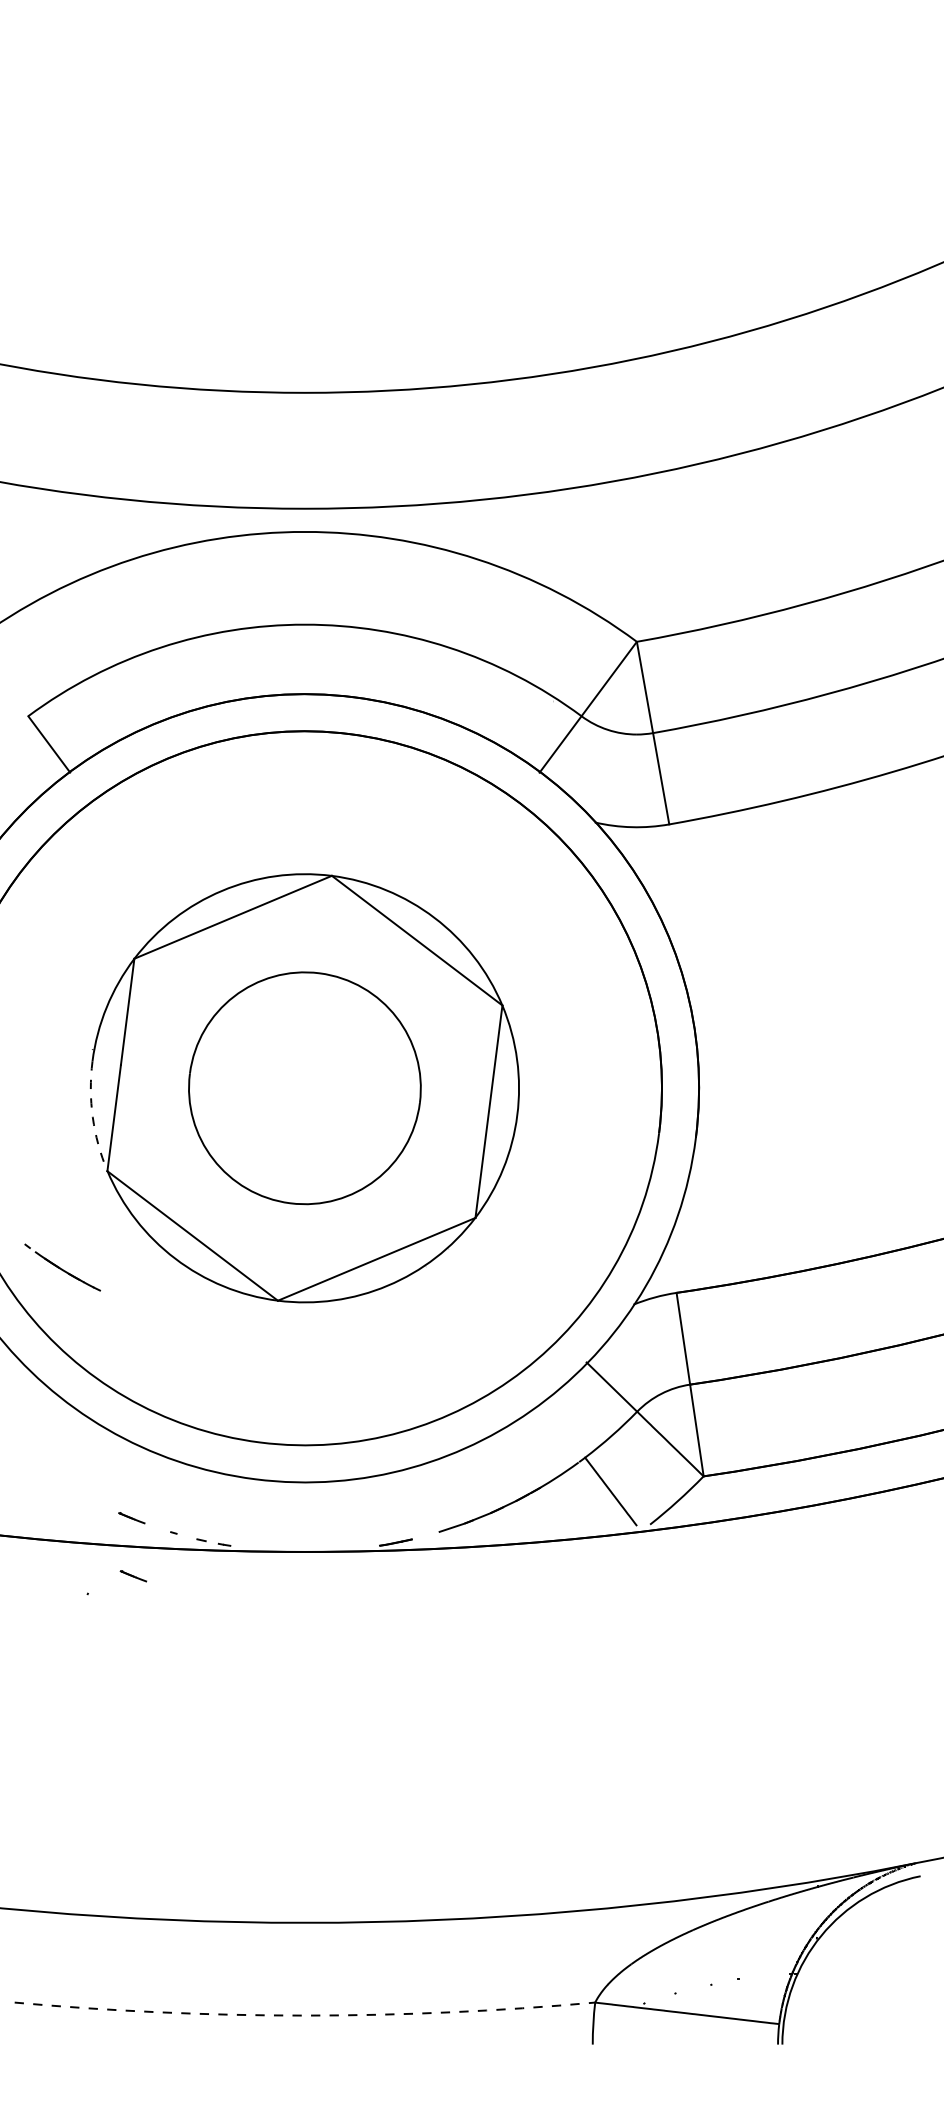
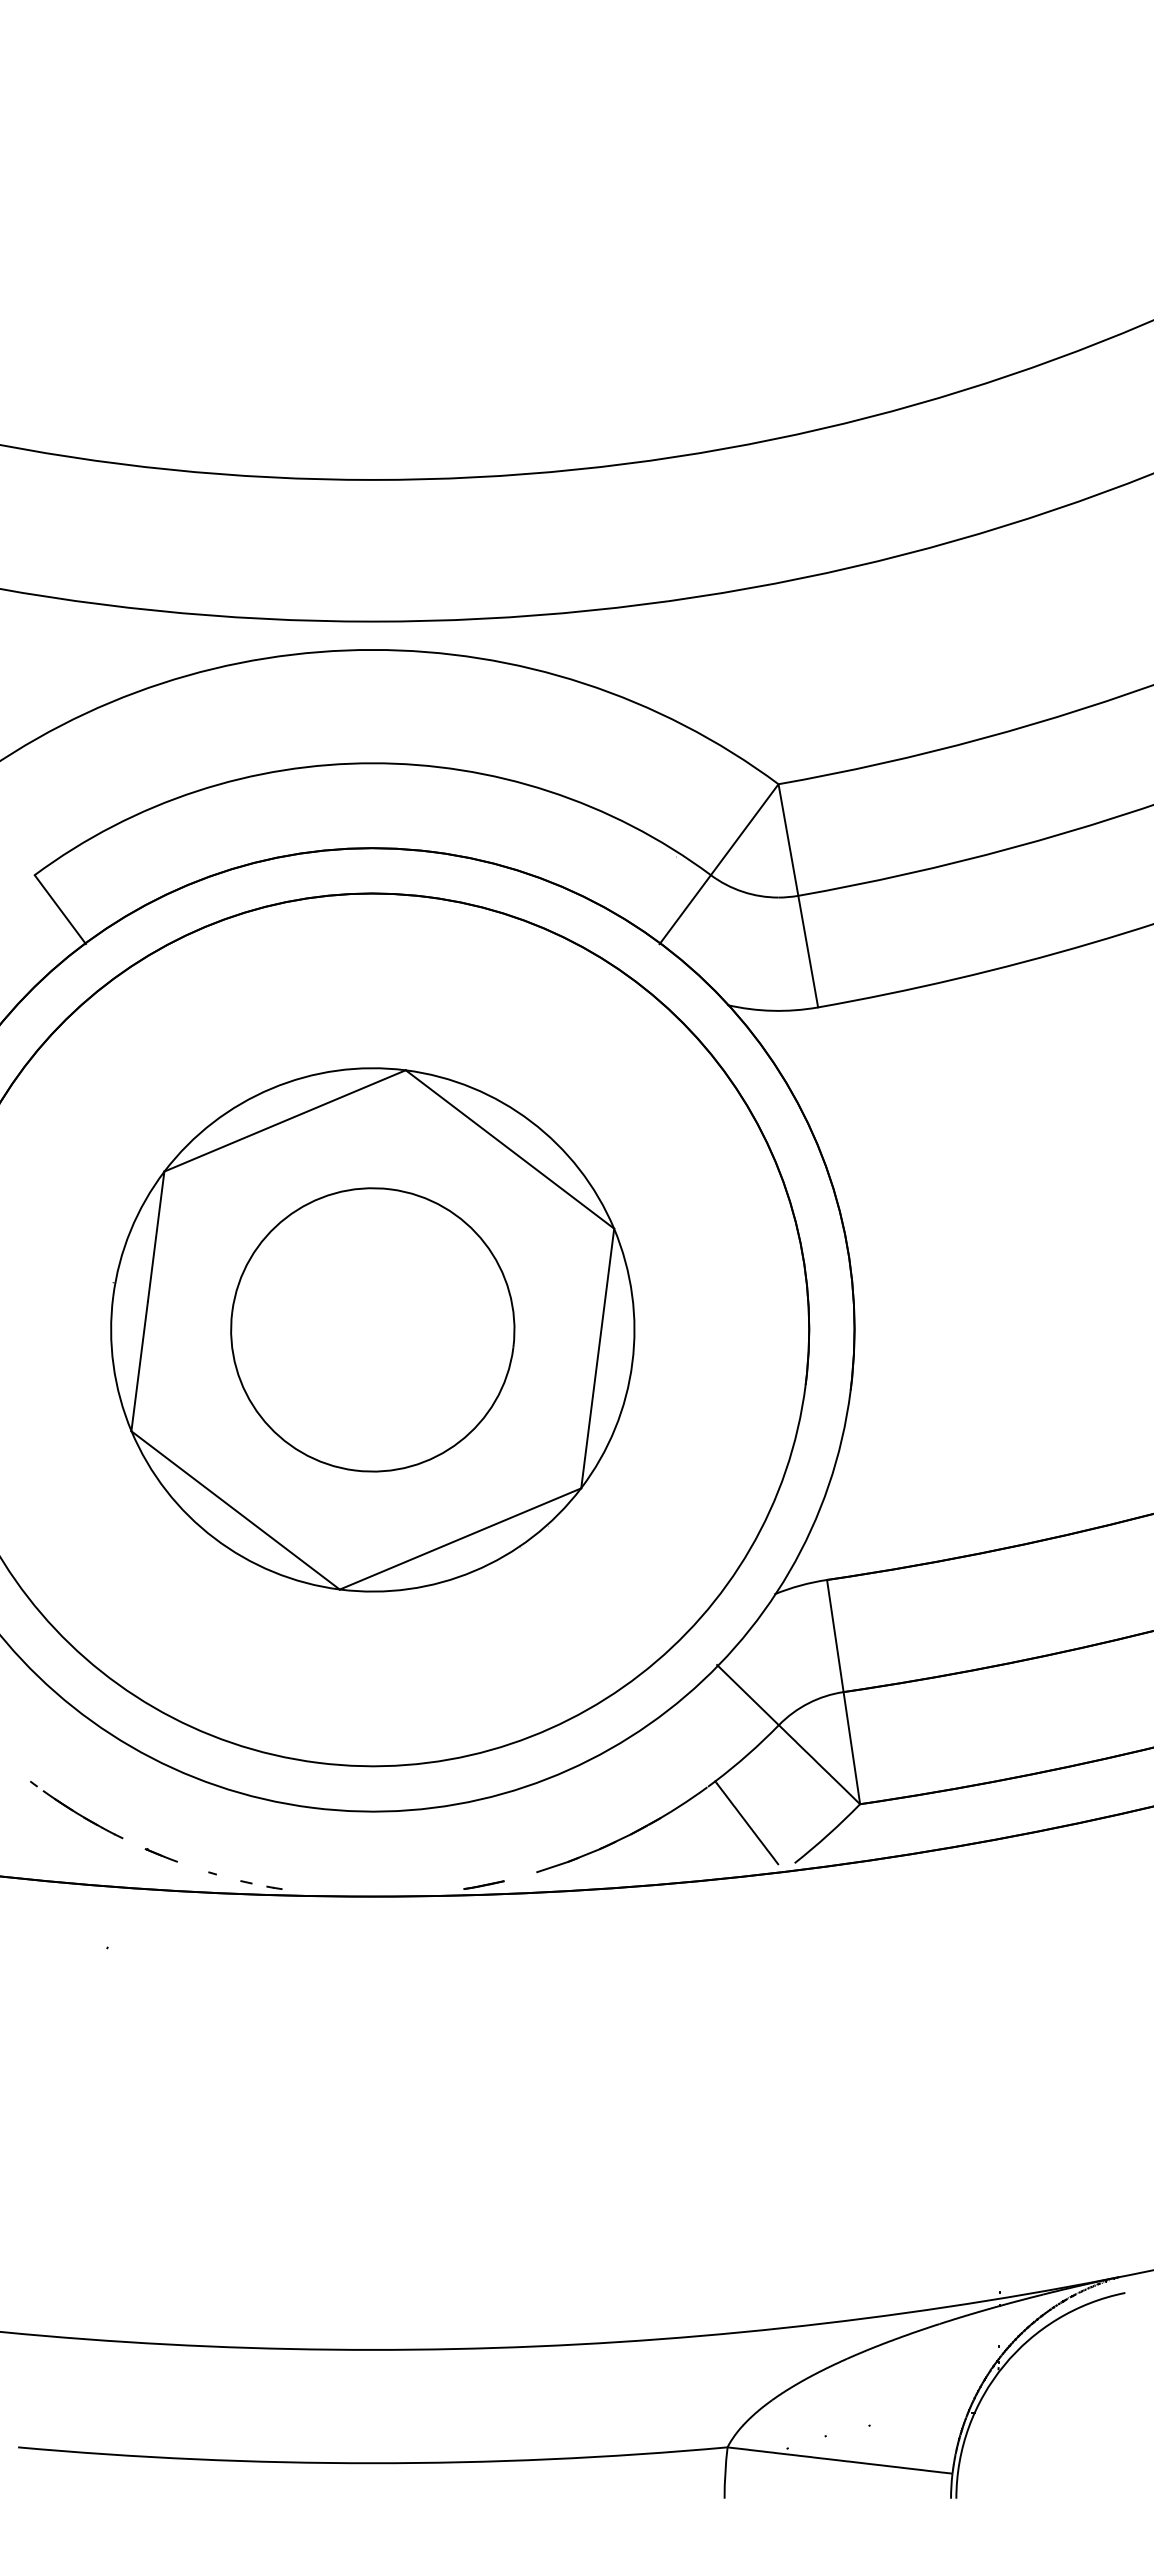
arc: (92, 1117) -> (113, 1365), dashed -> solid
part: (62, 1267) -> (76, 1810), moved
line: (132, 1576) -> (162, 1926), removed
arc: (304, 2015) -> (372, 2463), dashed -> solid

